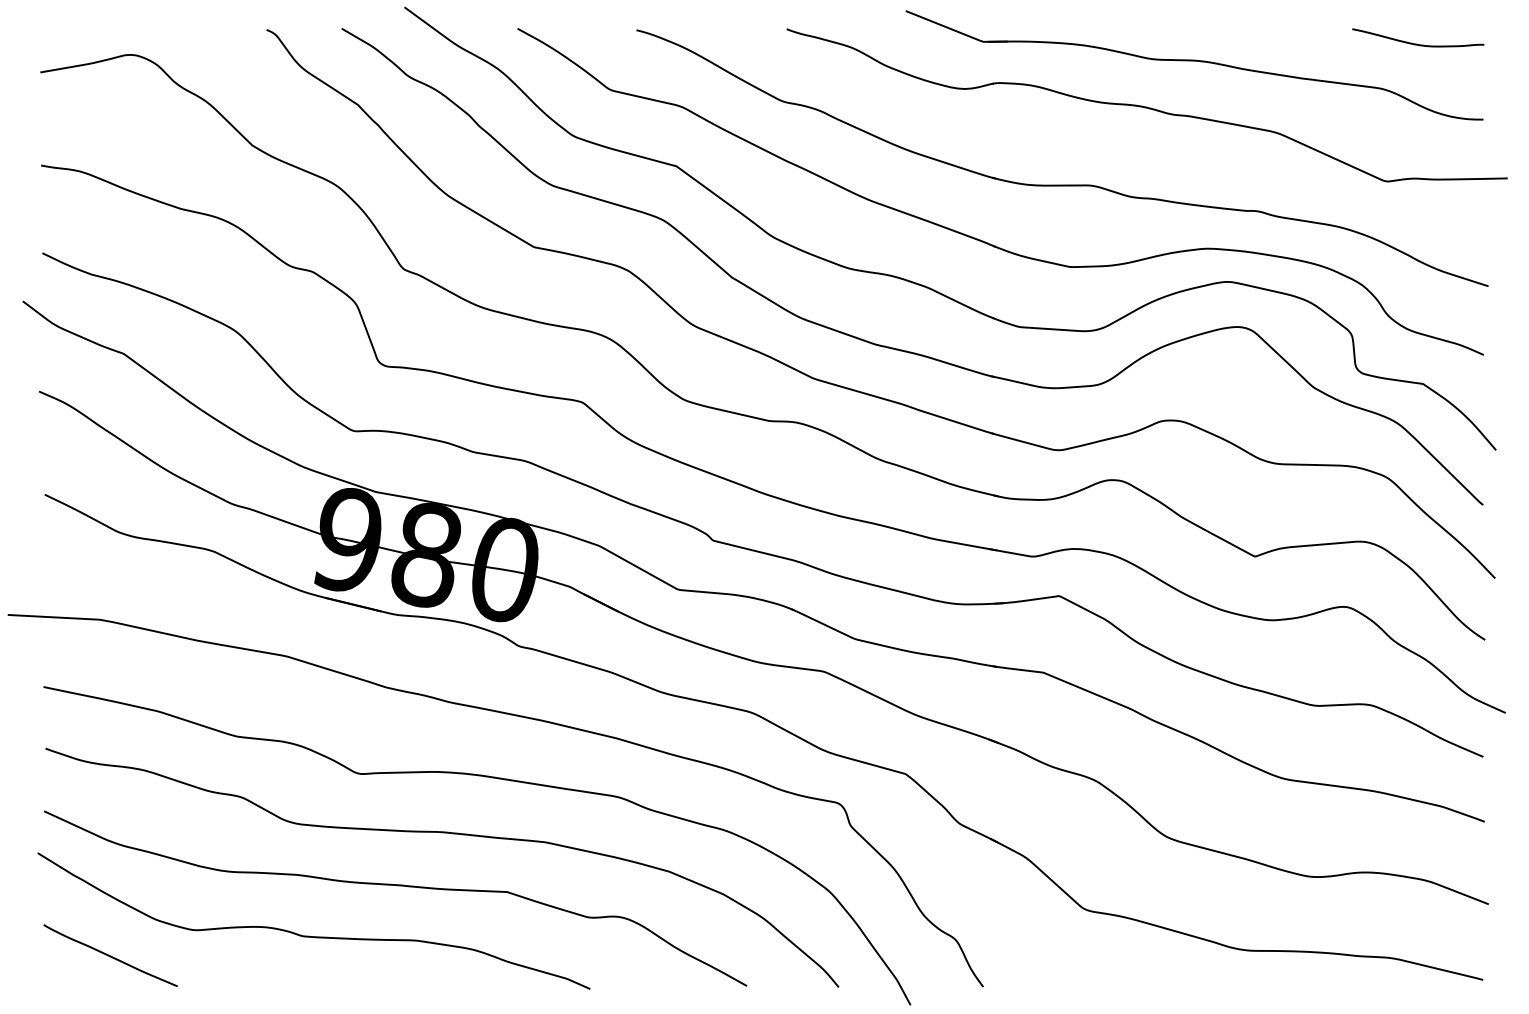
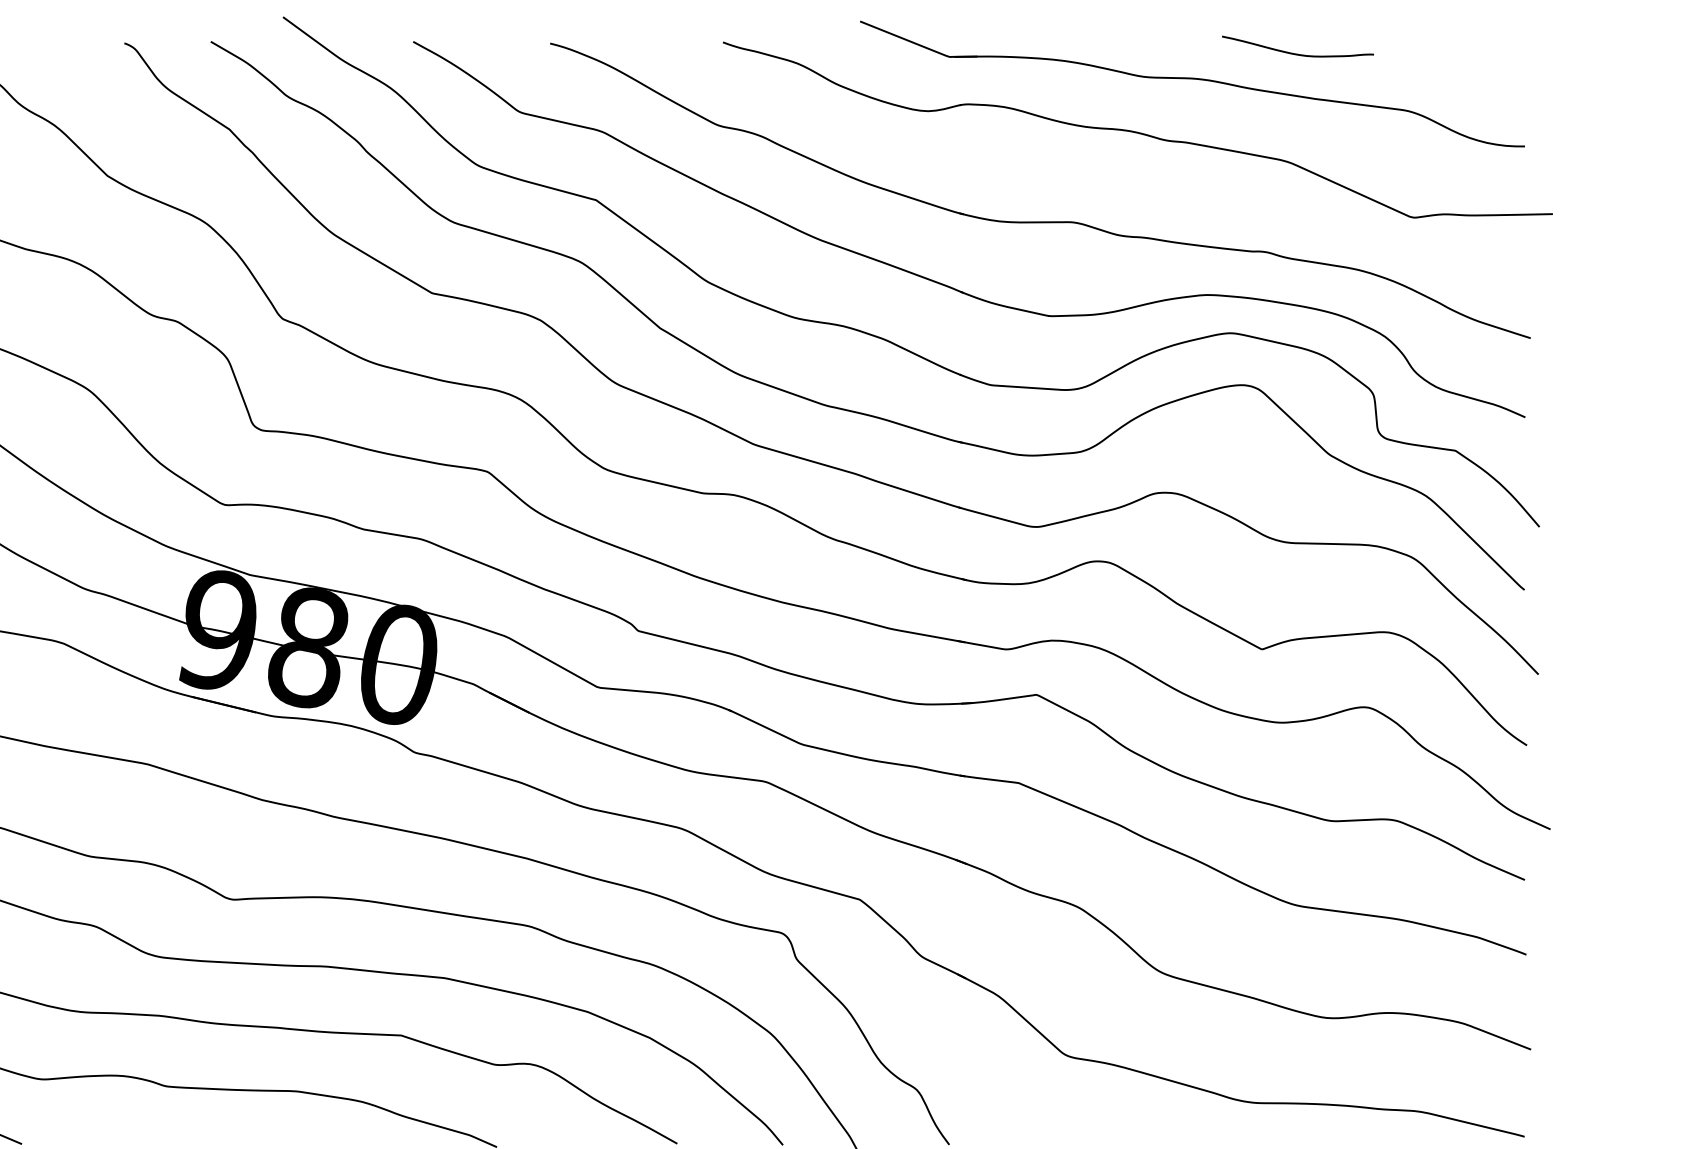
curve: (1417, 43) -> (1297, 53), moved

